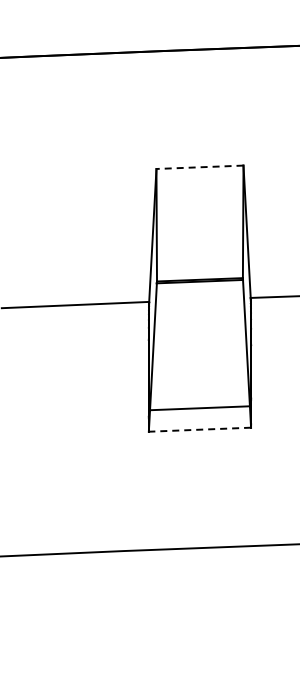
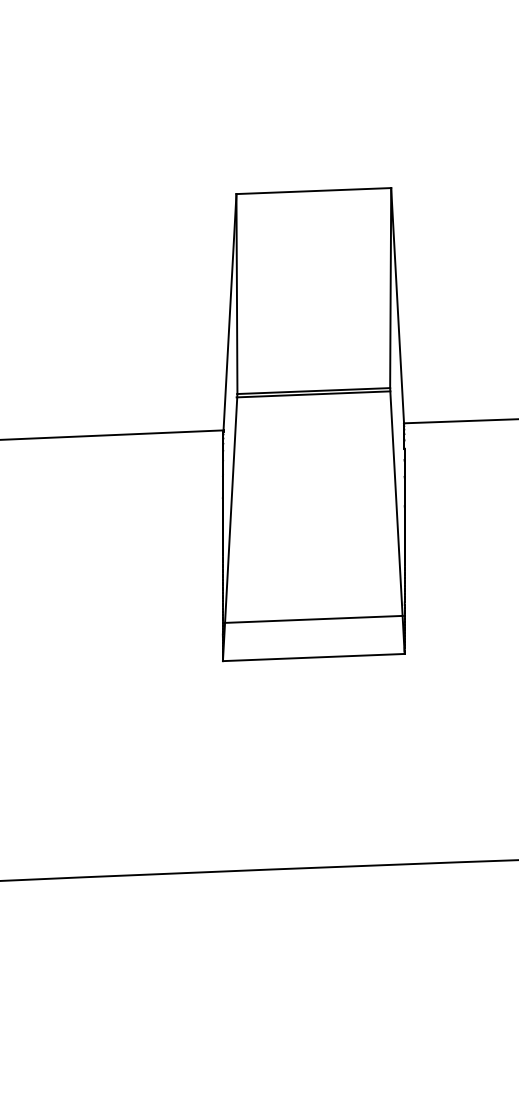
line: (199, 167) -> (312, 191), dashed -> solid
line: (199, 429) -> (312, 657), dashed -> solid

